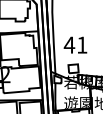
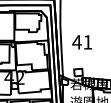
text: (74, 45) -> (81, 42), moved

